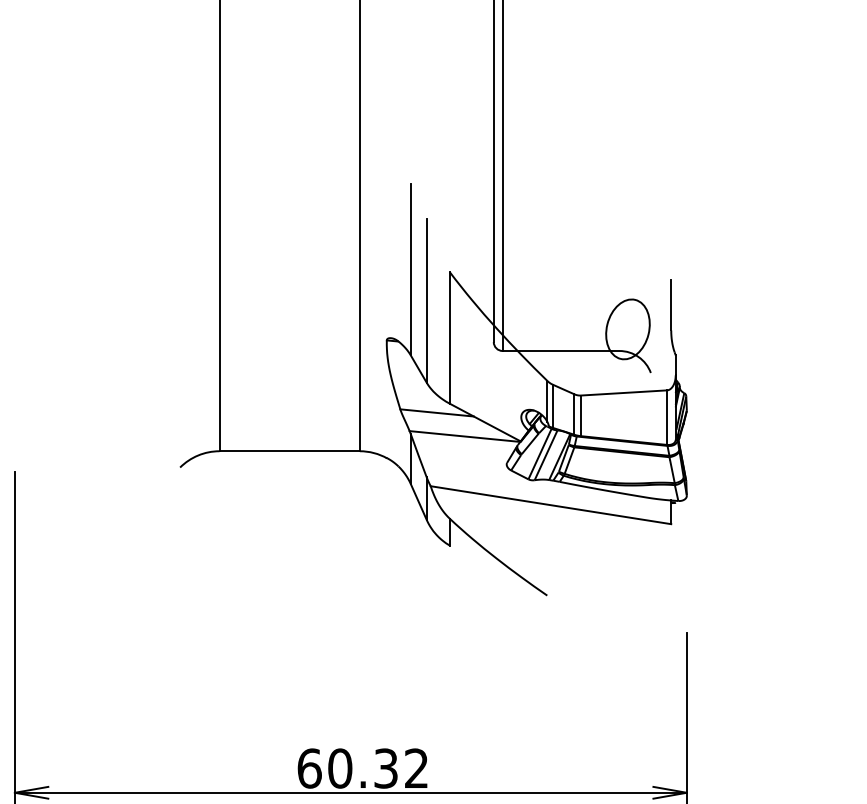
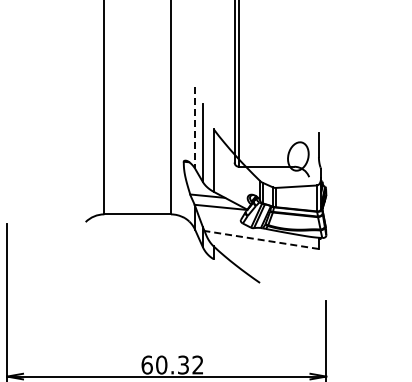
line: (411, 270) -> (195, 128), solid -> dashed
line: (550, 506) -> (261, 240), solid -> dashed

